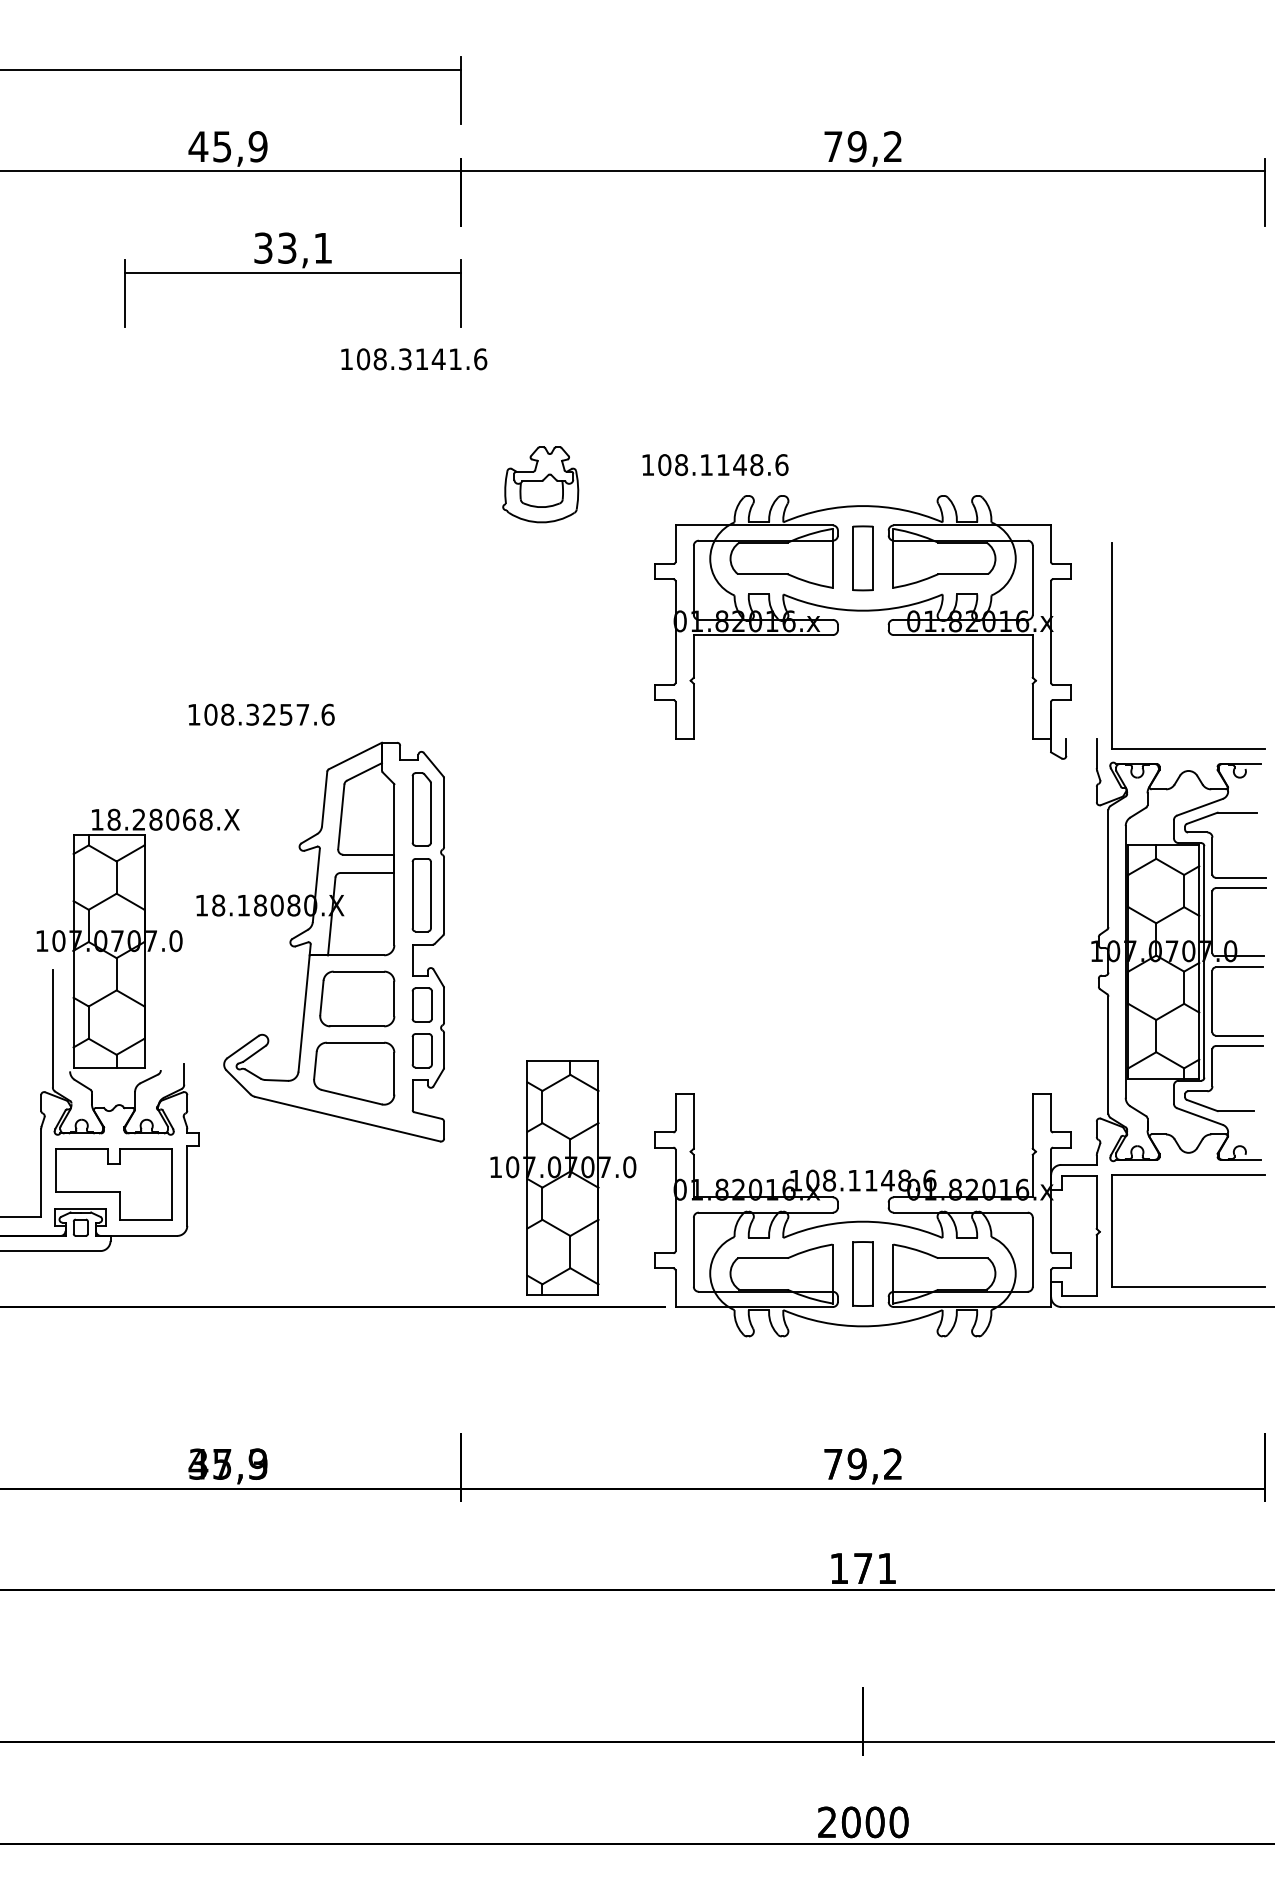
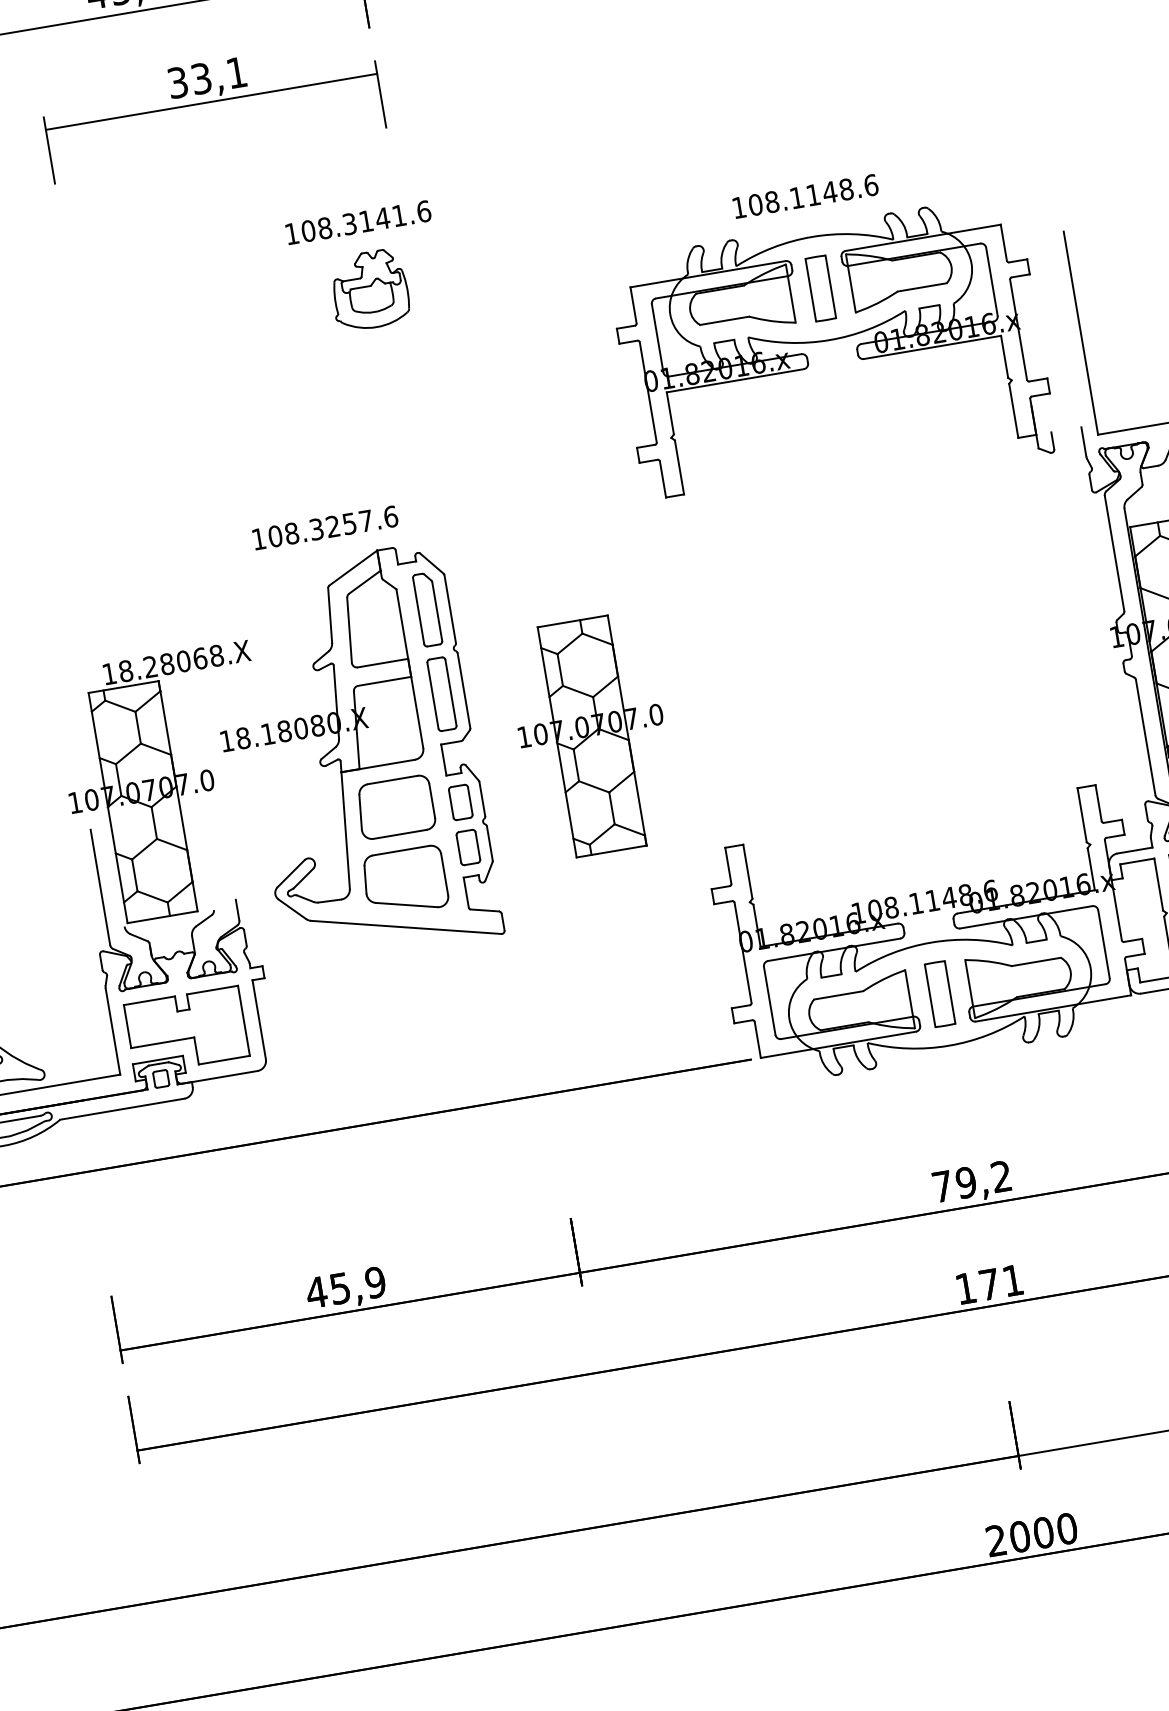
text: (414, 359) -> (358, 222), moved
text: (715, 464) -> (805, 195), moved
part: (540, 484) -> (369, 289), moved
text: (261, 714) -> (325, 527), moved
part: (563, 1177) -> (592, 735), moved
text: (227, 1463) -> (345, 1286), 37,3 -> 45,9

